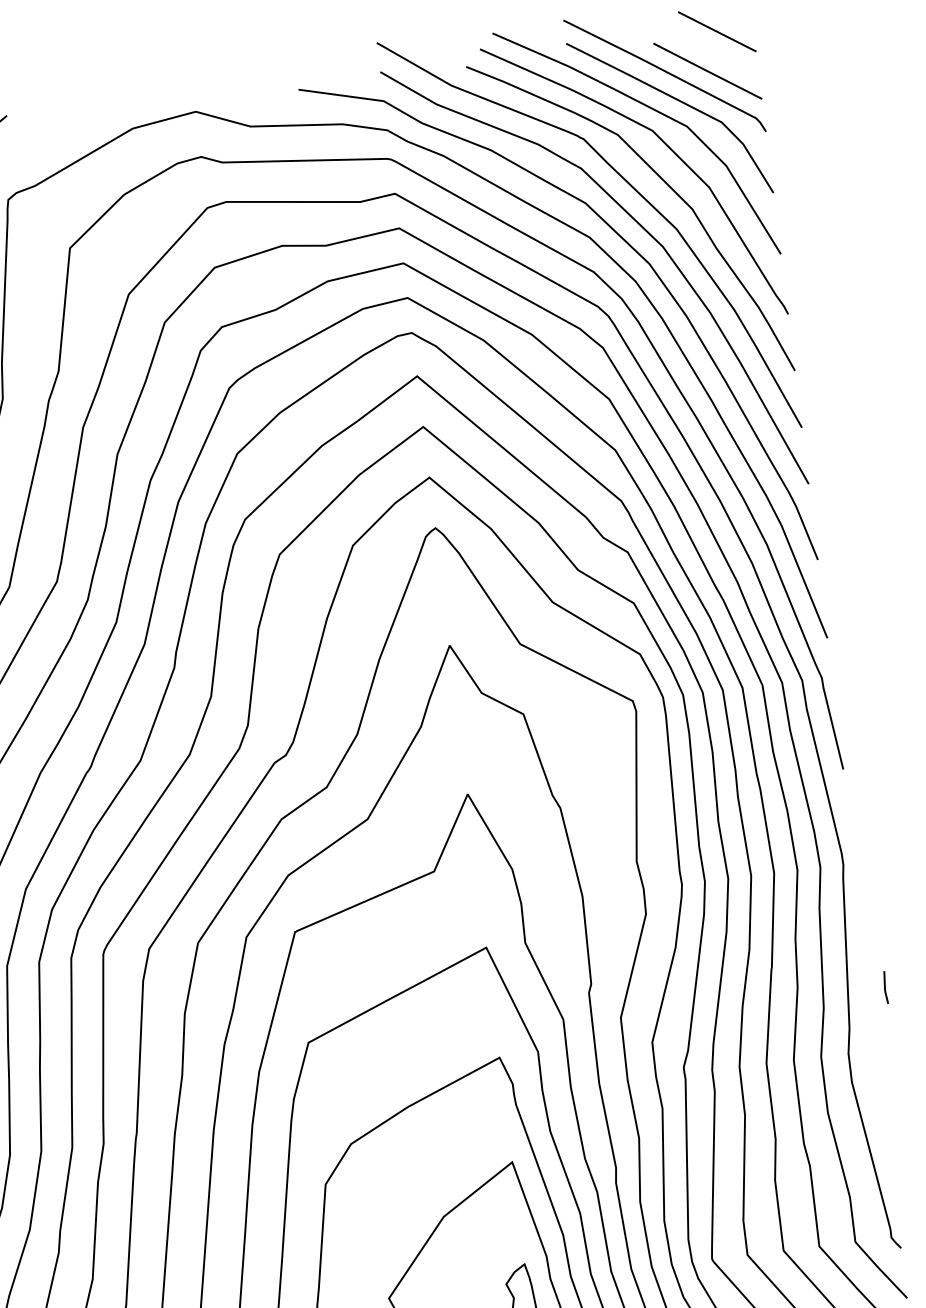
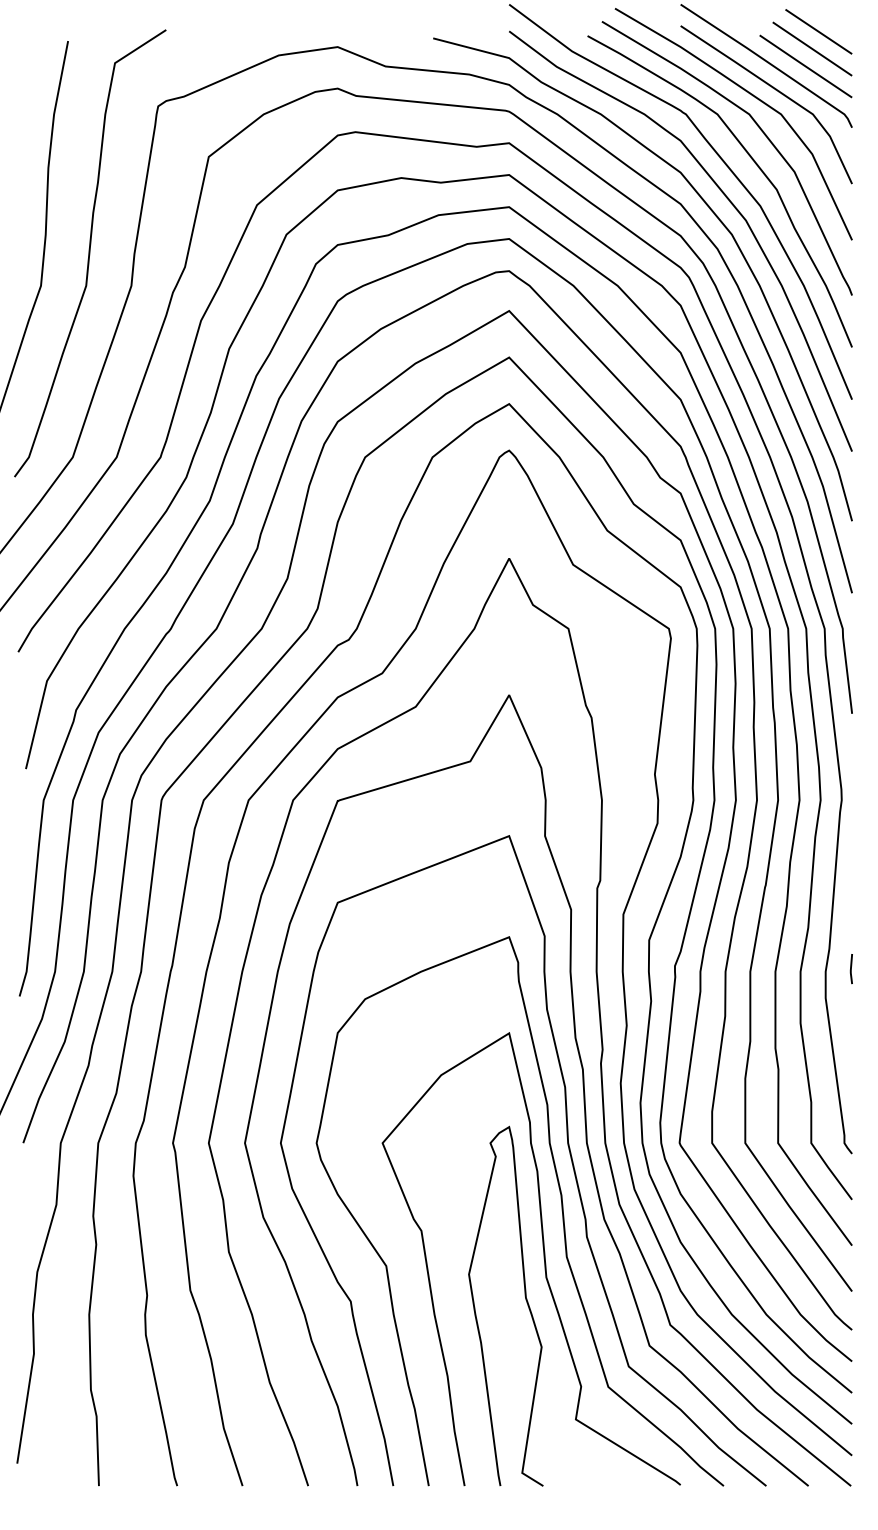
line: (712, 50) -> (812, 48), added
line: (884, 988) -> (850, 969), moved

